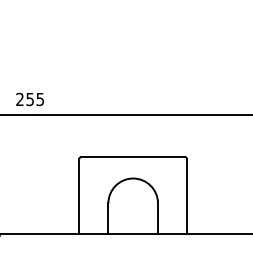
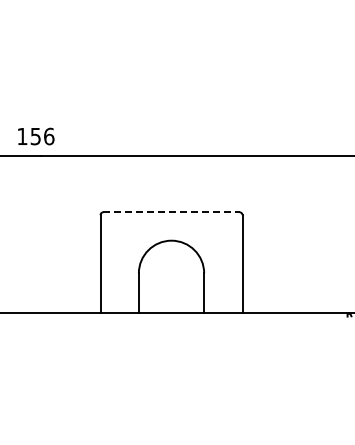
text: (29, 99) -> (35, 136), 255 -> 156
line: (133, 157) -> (172, 212), solid -> dashed

